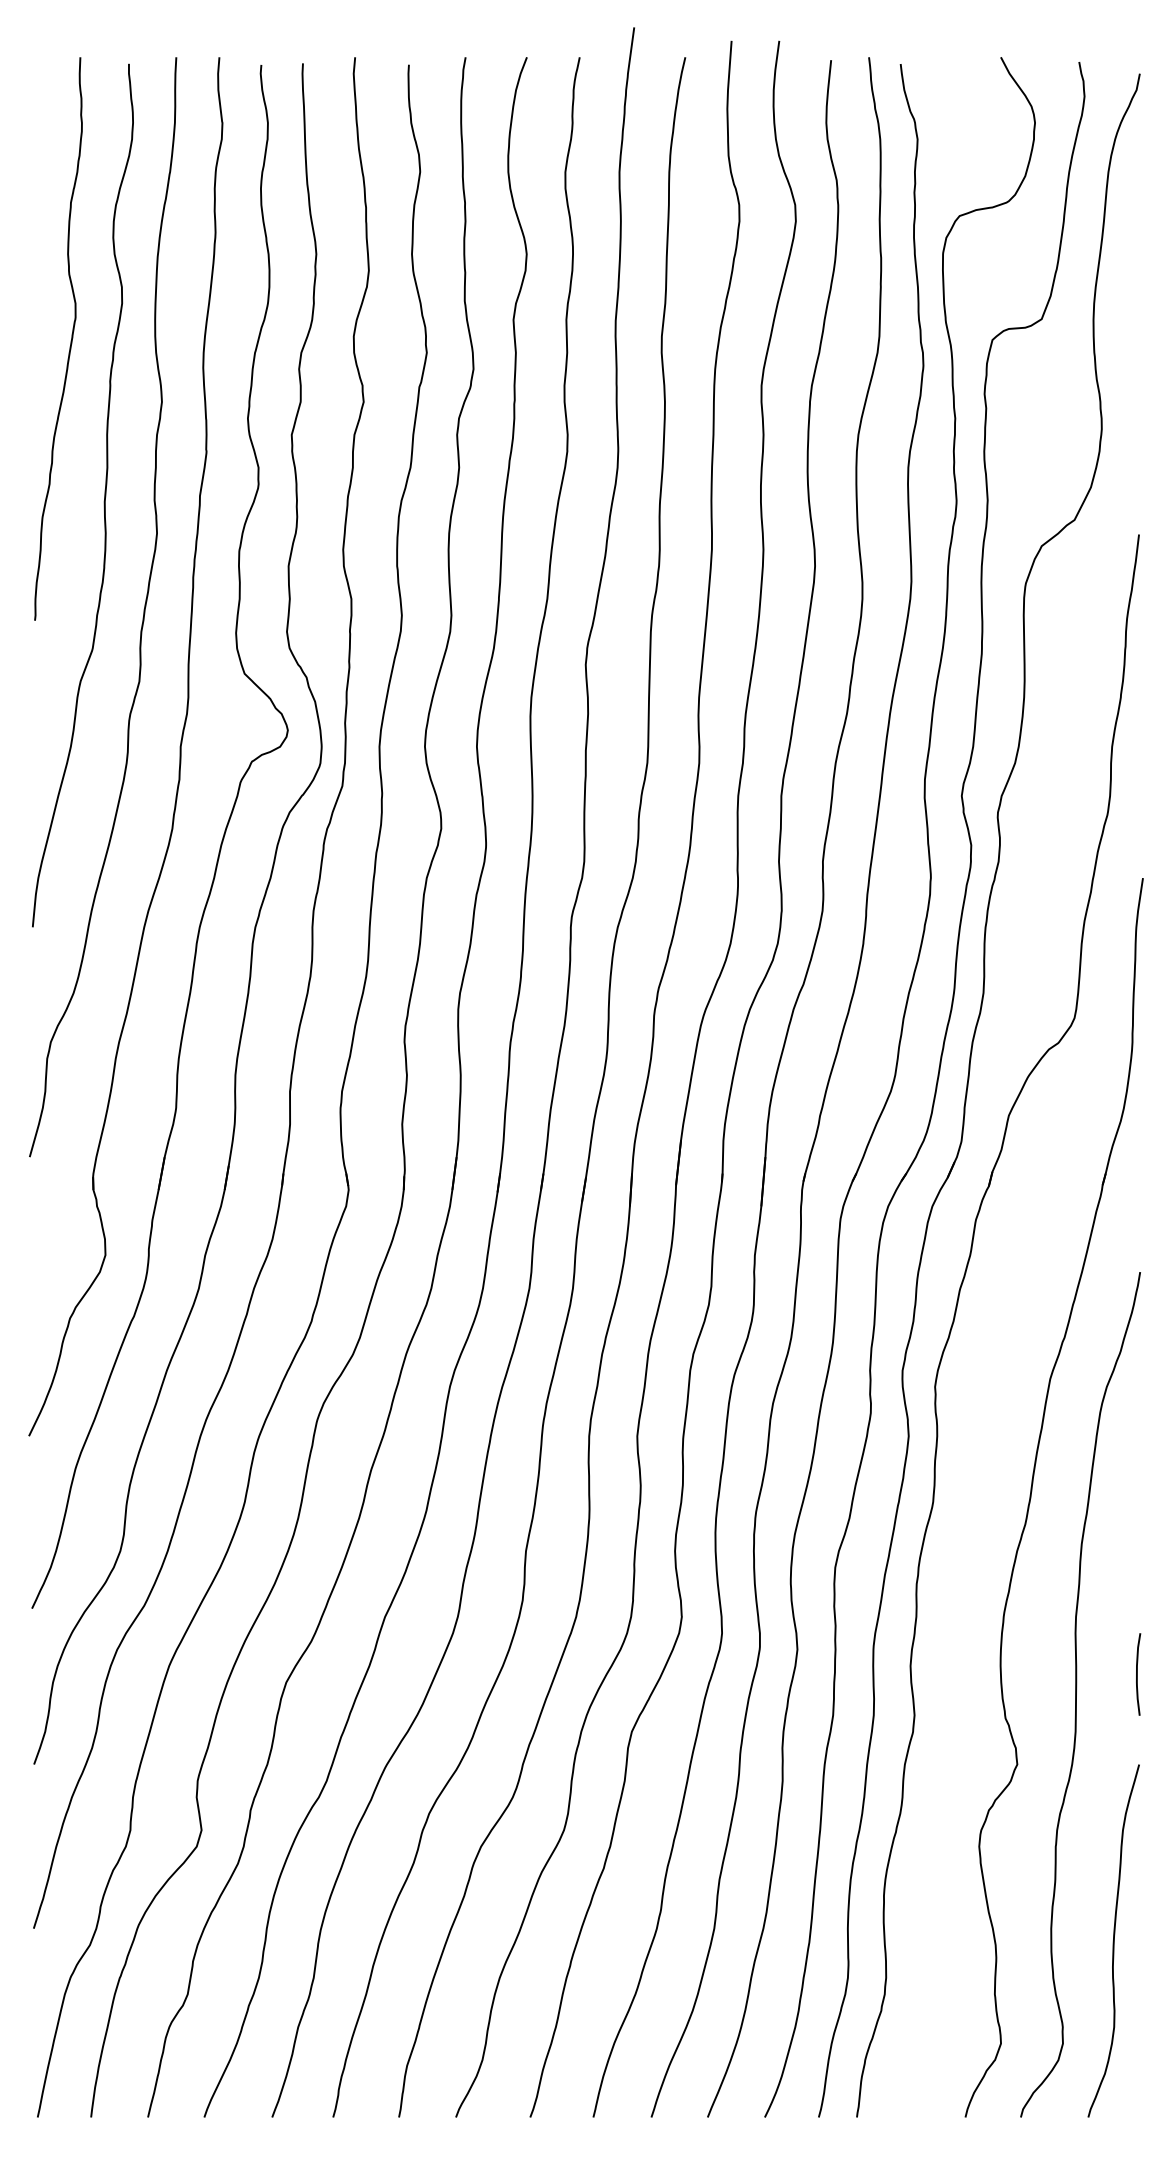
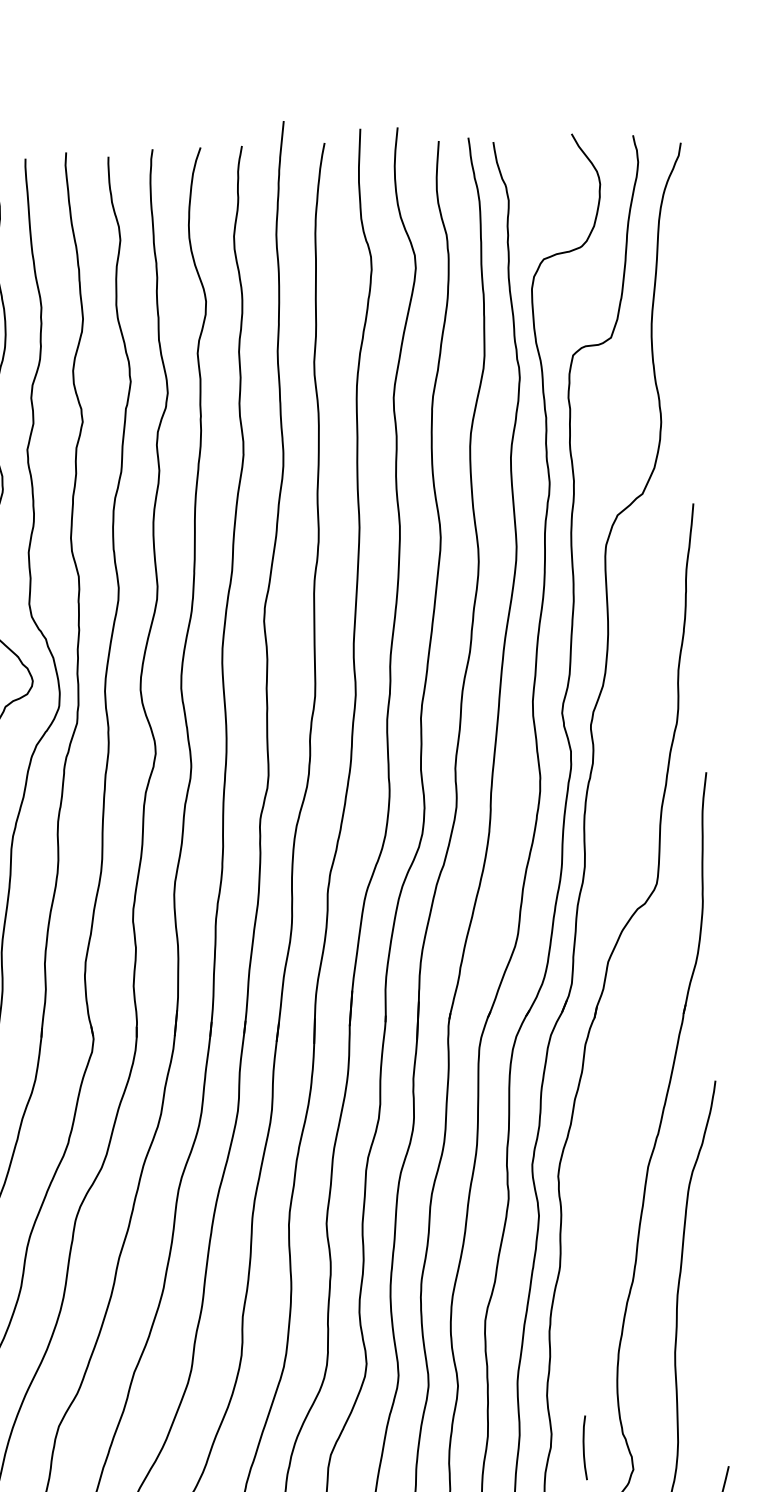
curve: (1137, 1674) -> (584, 1447), moved

